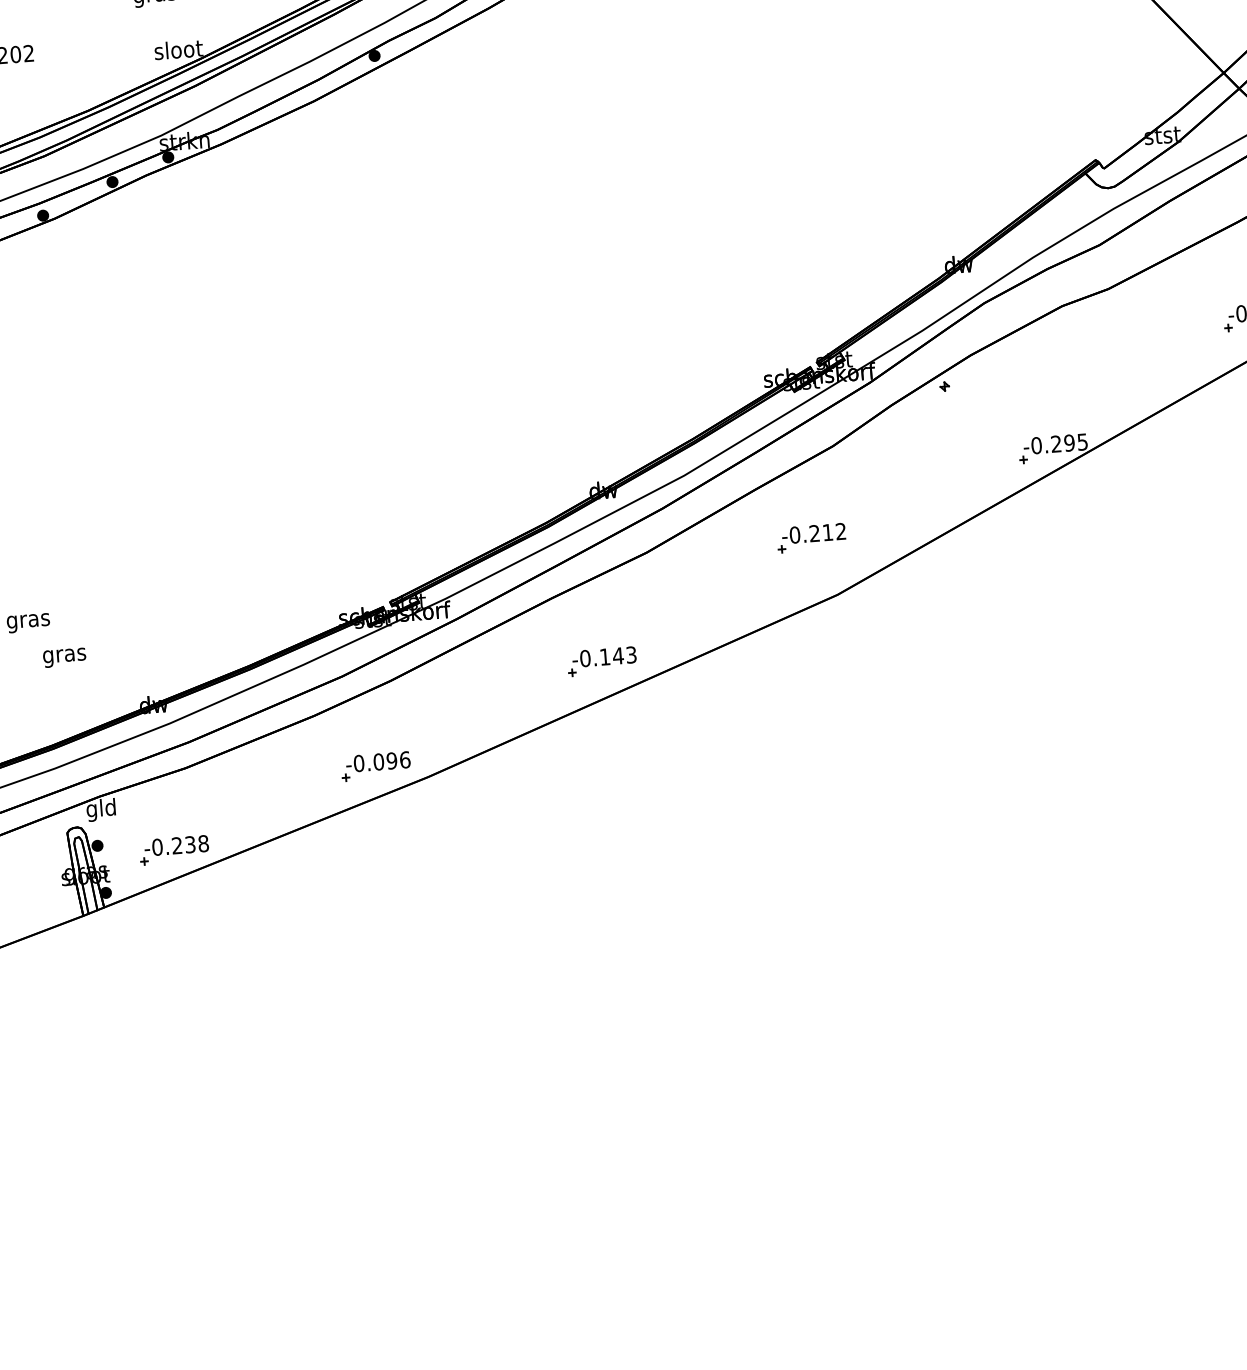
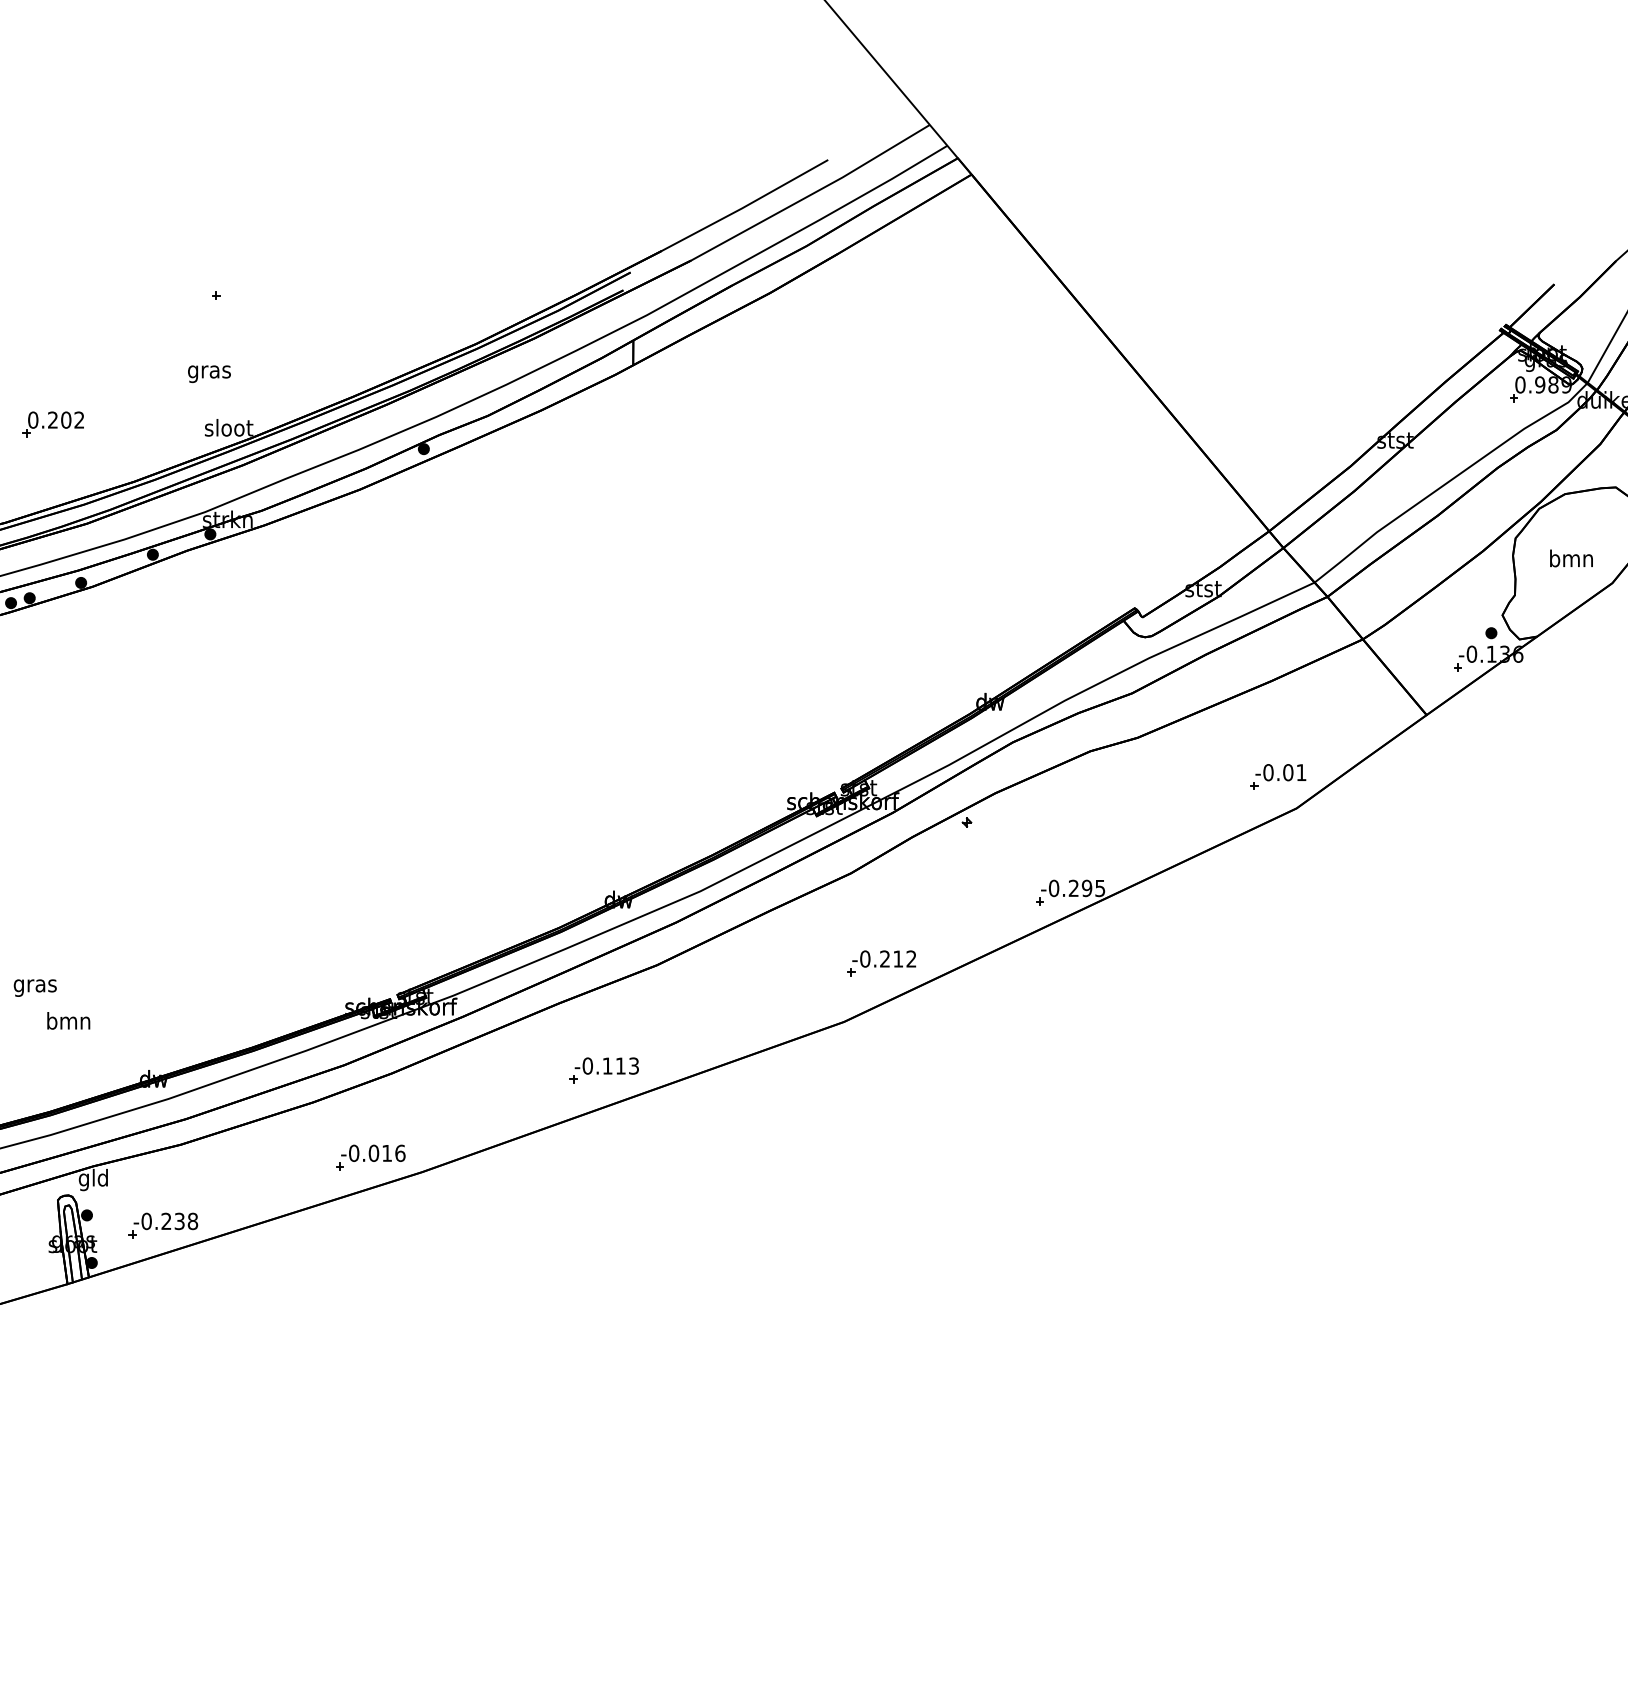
part: (811, 538) -> (881, 963), moved
text: (64, 655) -> (68, 1023), gras -> bmn
text: (617, 655) -> (620, 1065), -0.143 -> -0.113
text: (392, 760) -> (387, 1152), -0.096 -> -0.016

